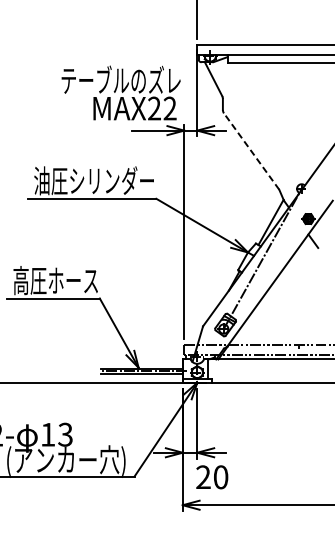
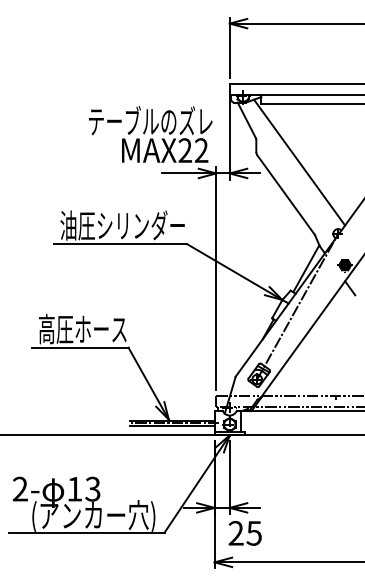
line: (264, 120) -> (299, 162), added
line: (251, 151) -> (286, 195), dashed -> solid
text: (220, 476) -> (253, 532), 20 -> 25

